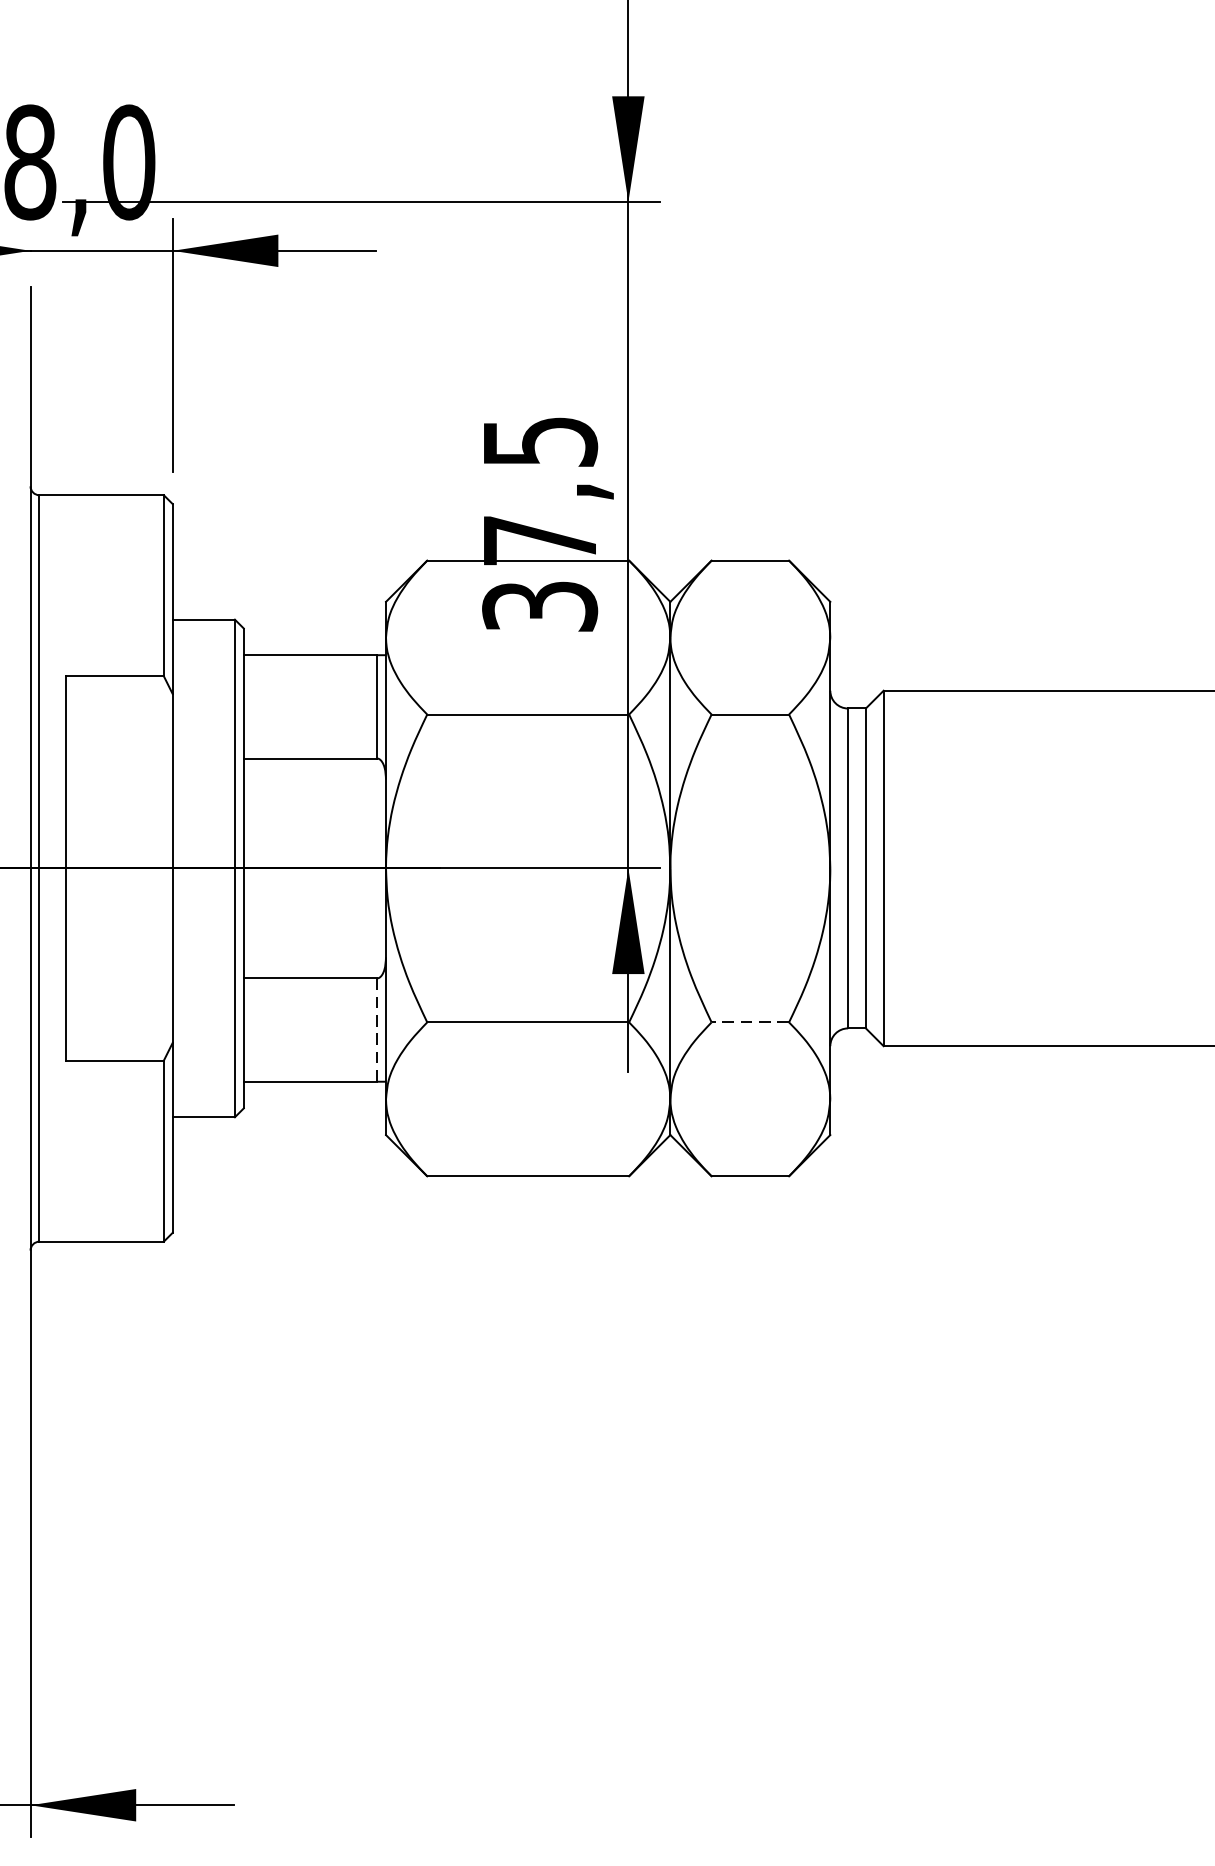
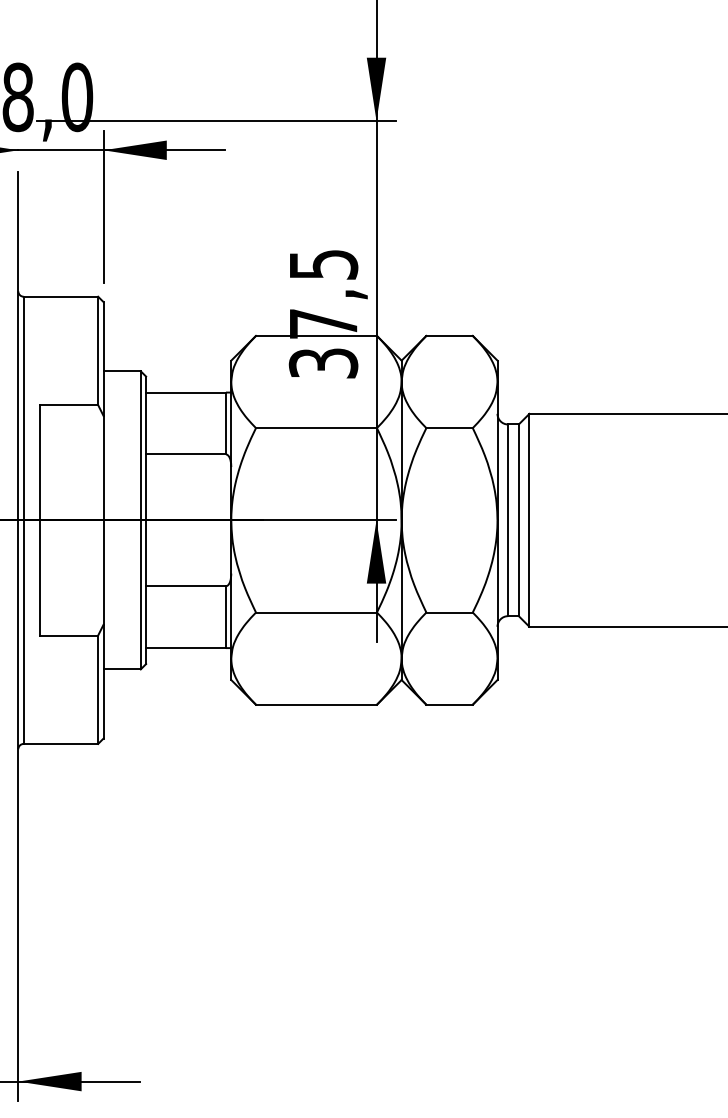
line: (750, 1022) -> (449, 612), dashed -> solid
line: (376, 1030) -> (225, 617), dashed -> solid

